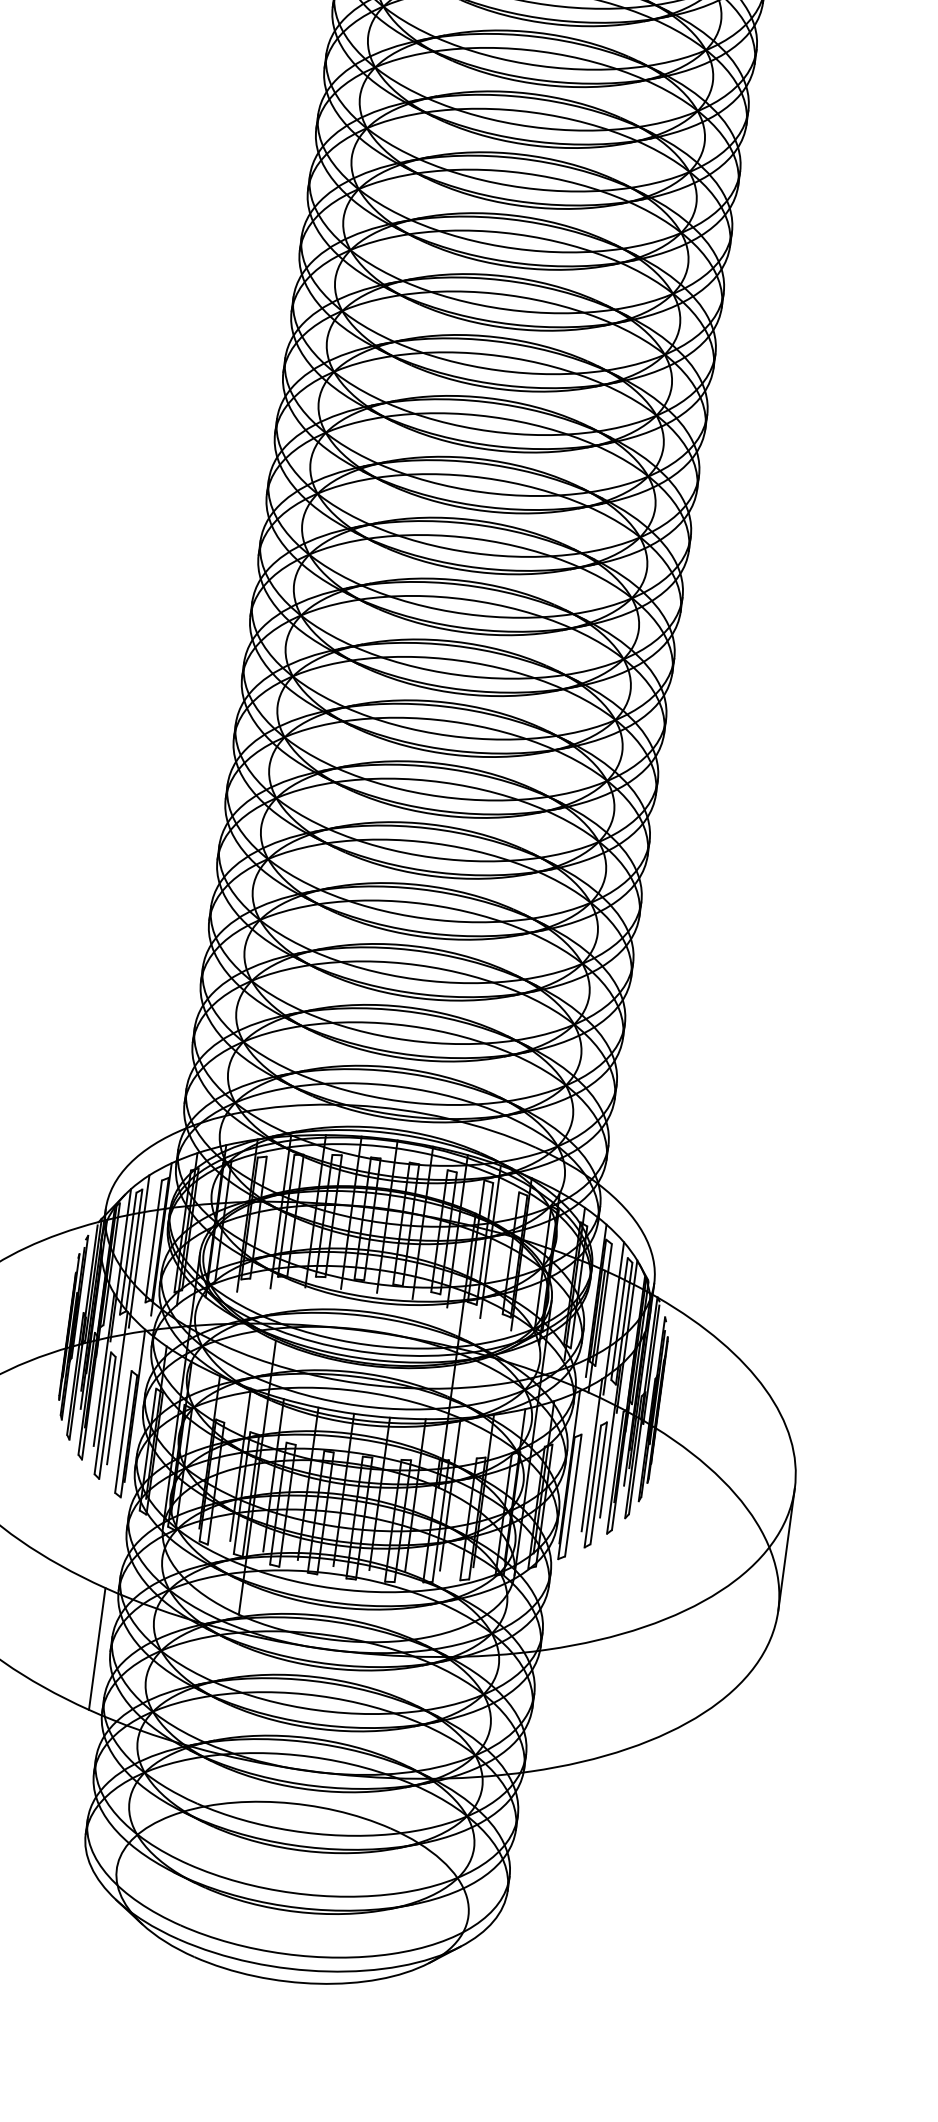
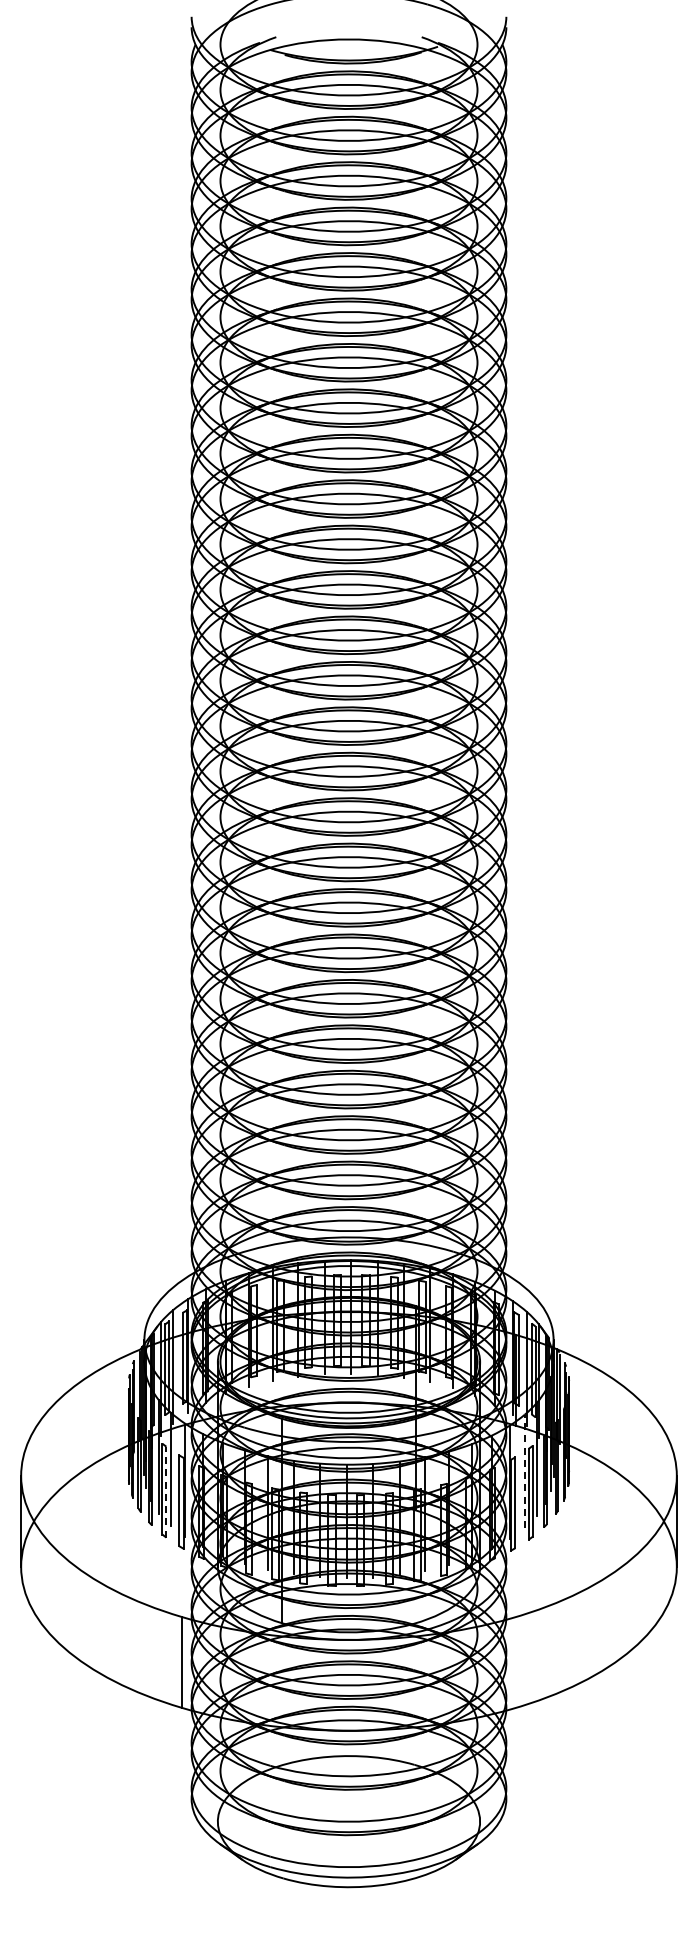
line: (107, 1417) -> (166, 1491), solid -> dashed
line: (591, 1455) -> (524, 1471), solid -> dashed

